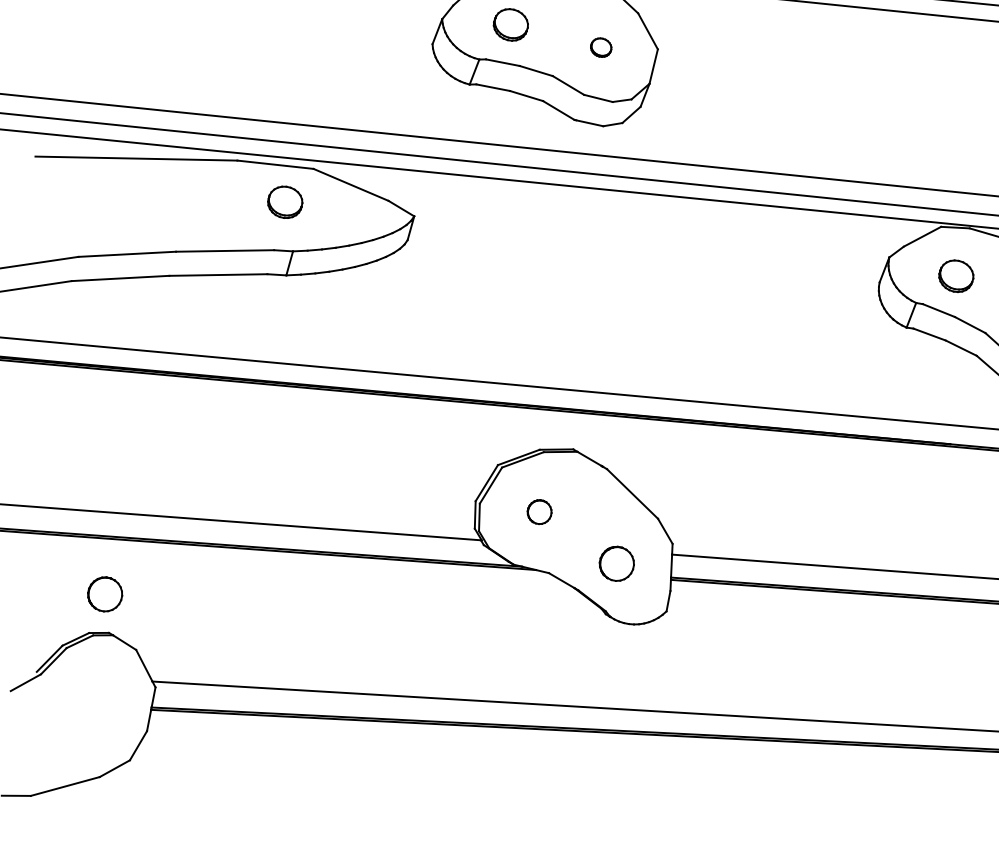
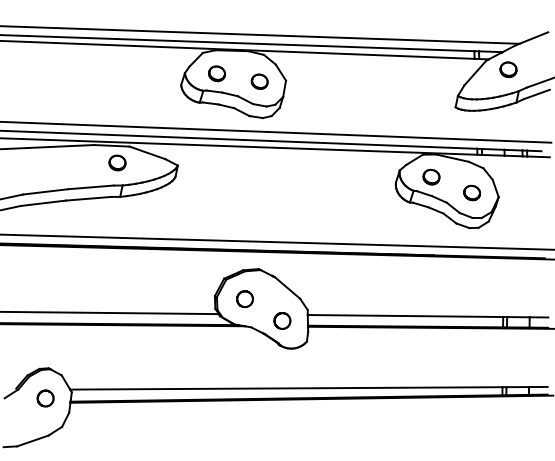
part: (600, 47) -> (259, 81), size x1.67
part: (538, 512) -> (244, 299), size x1.43
part: (104, 594) -> (45, 398), moved

